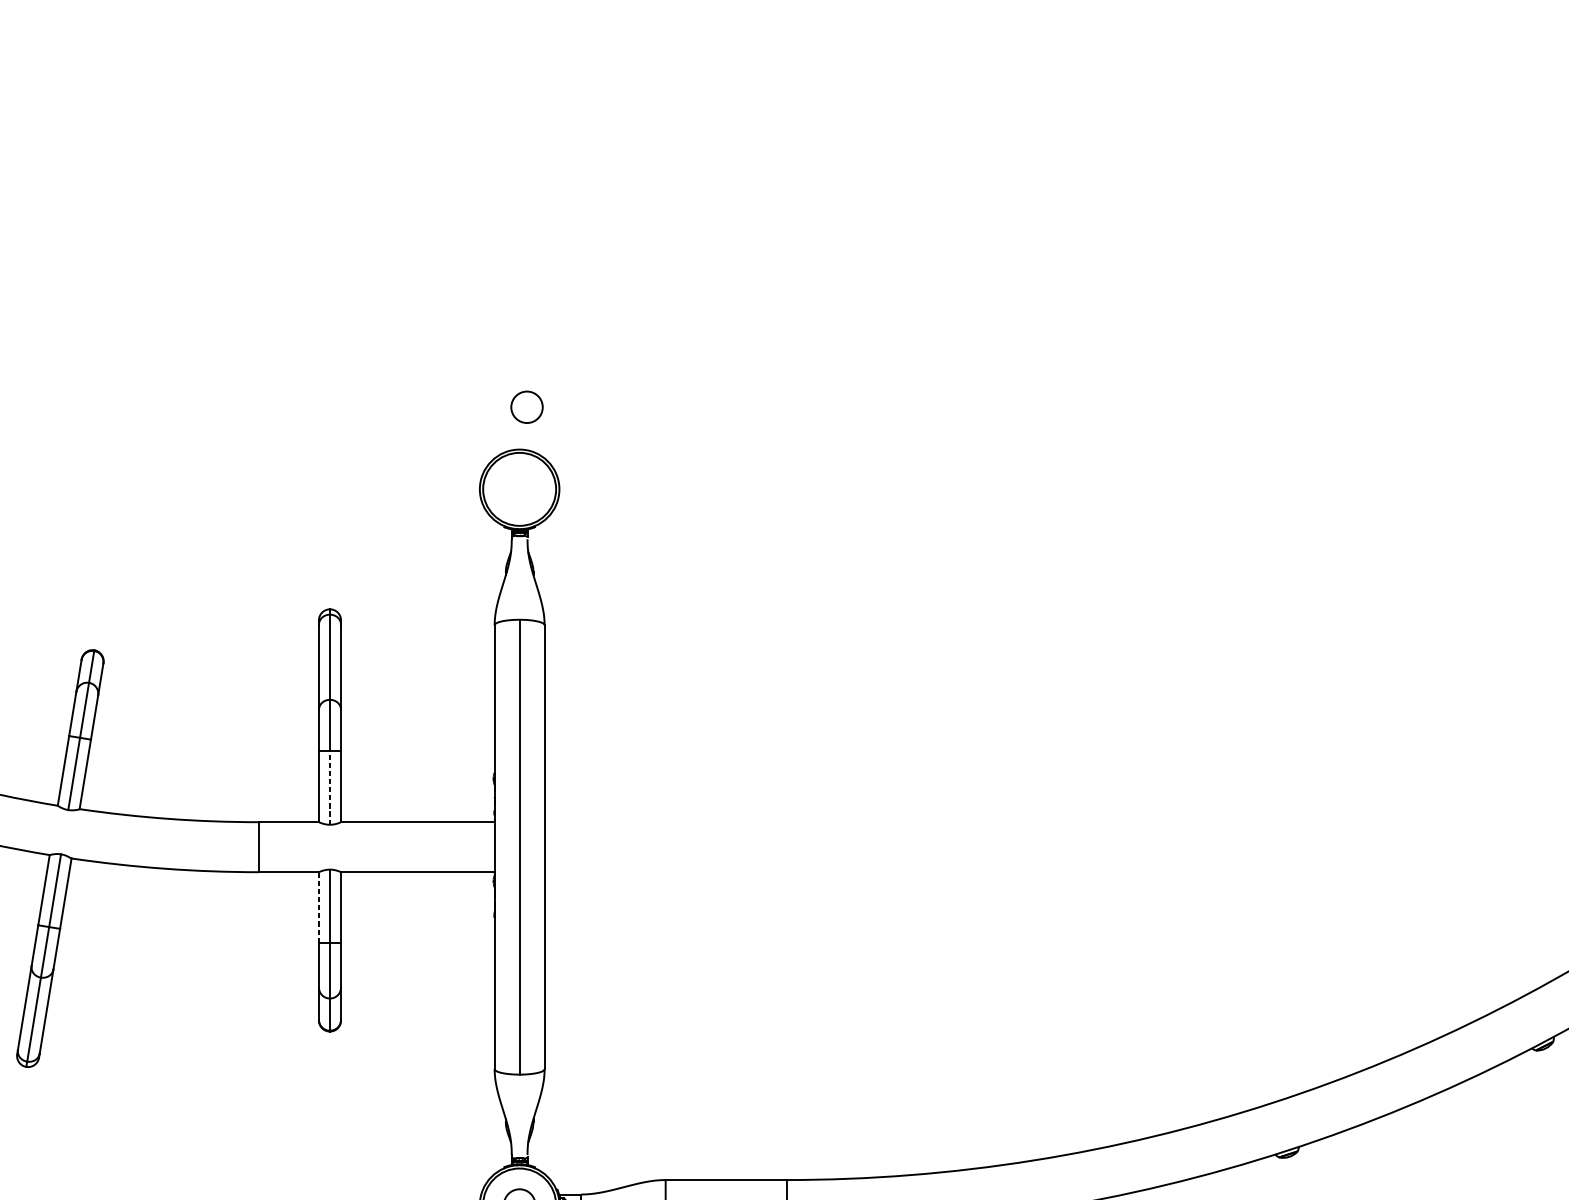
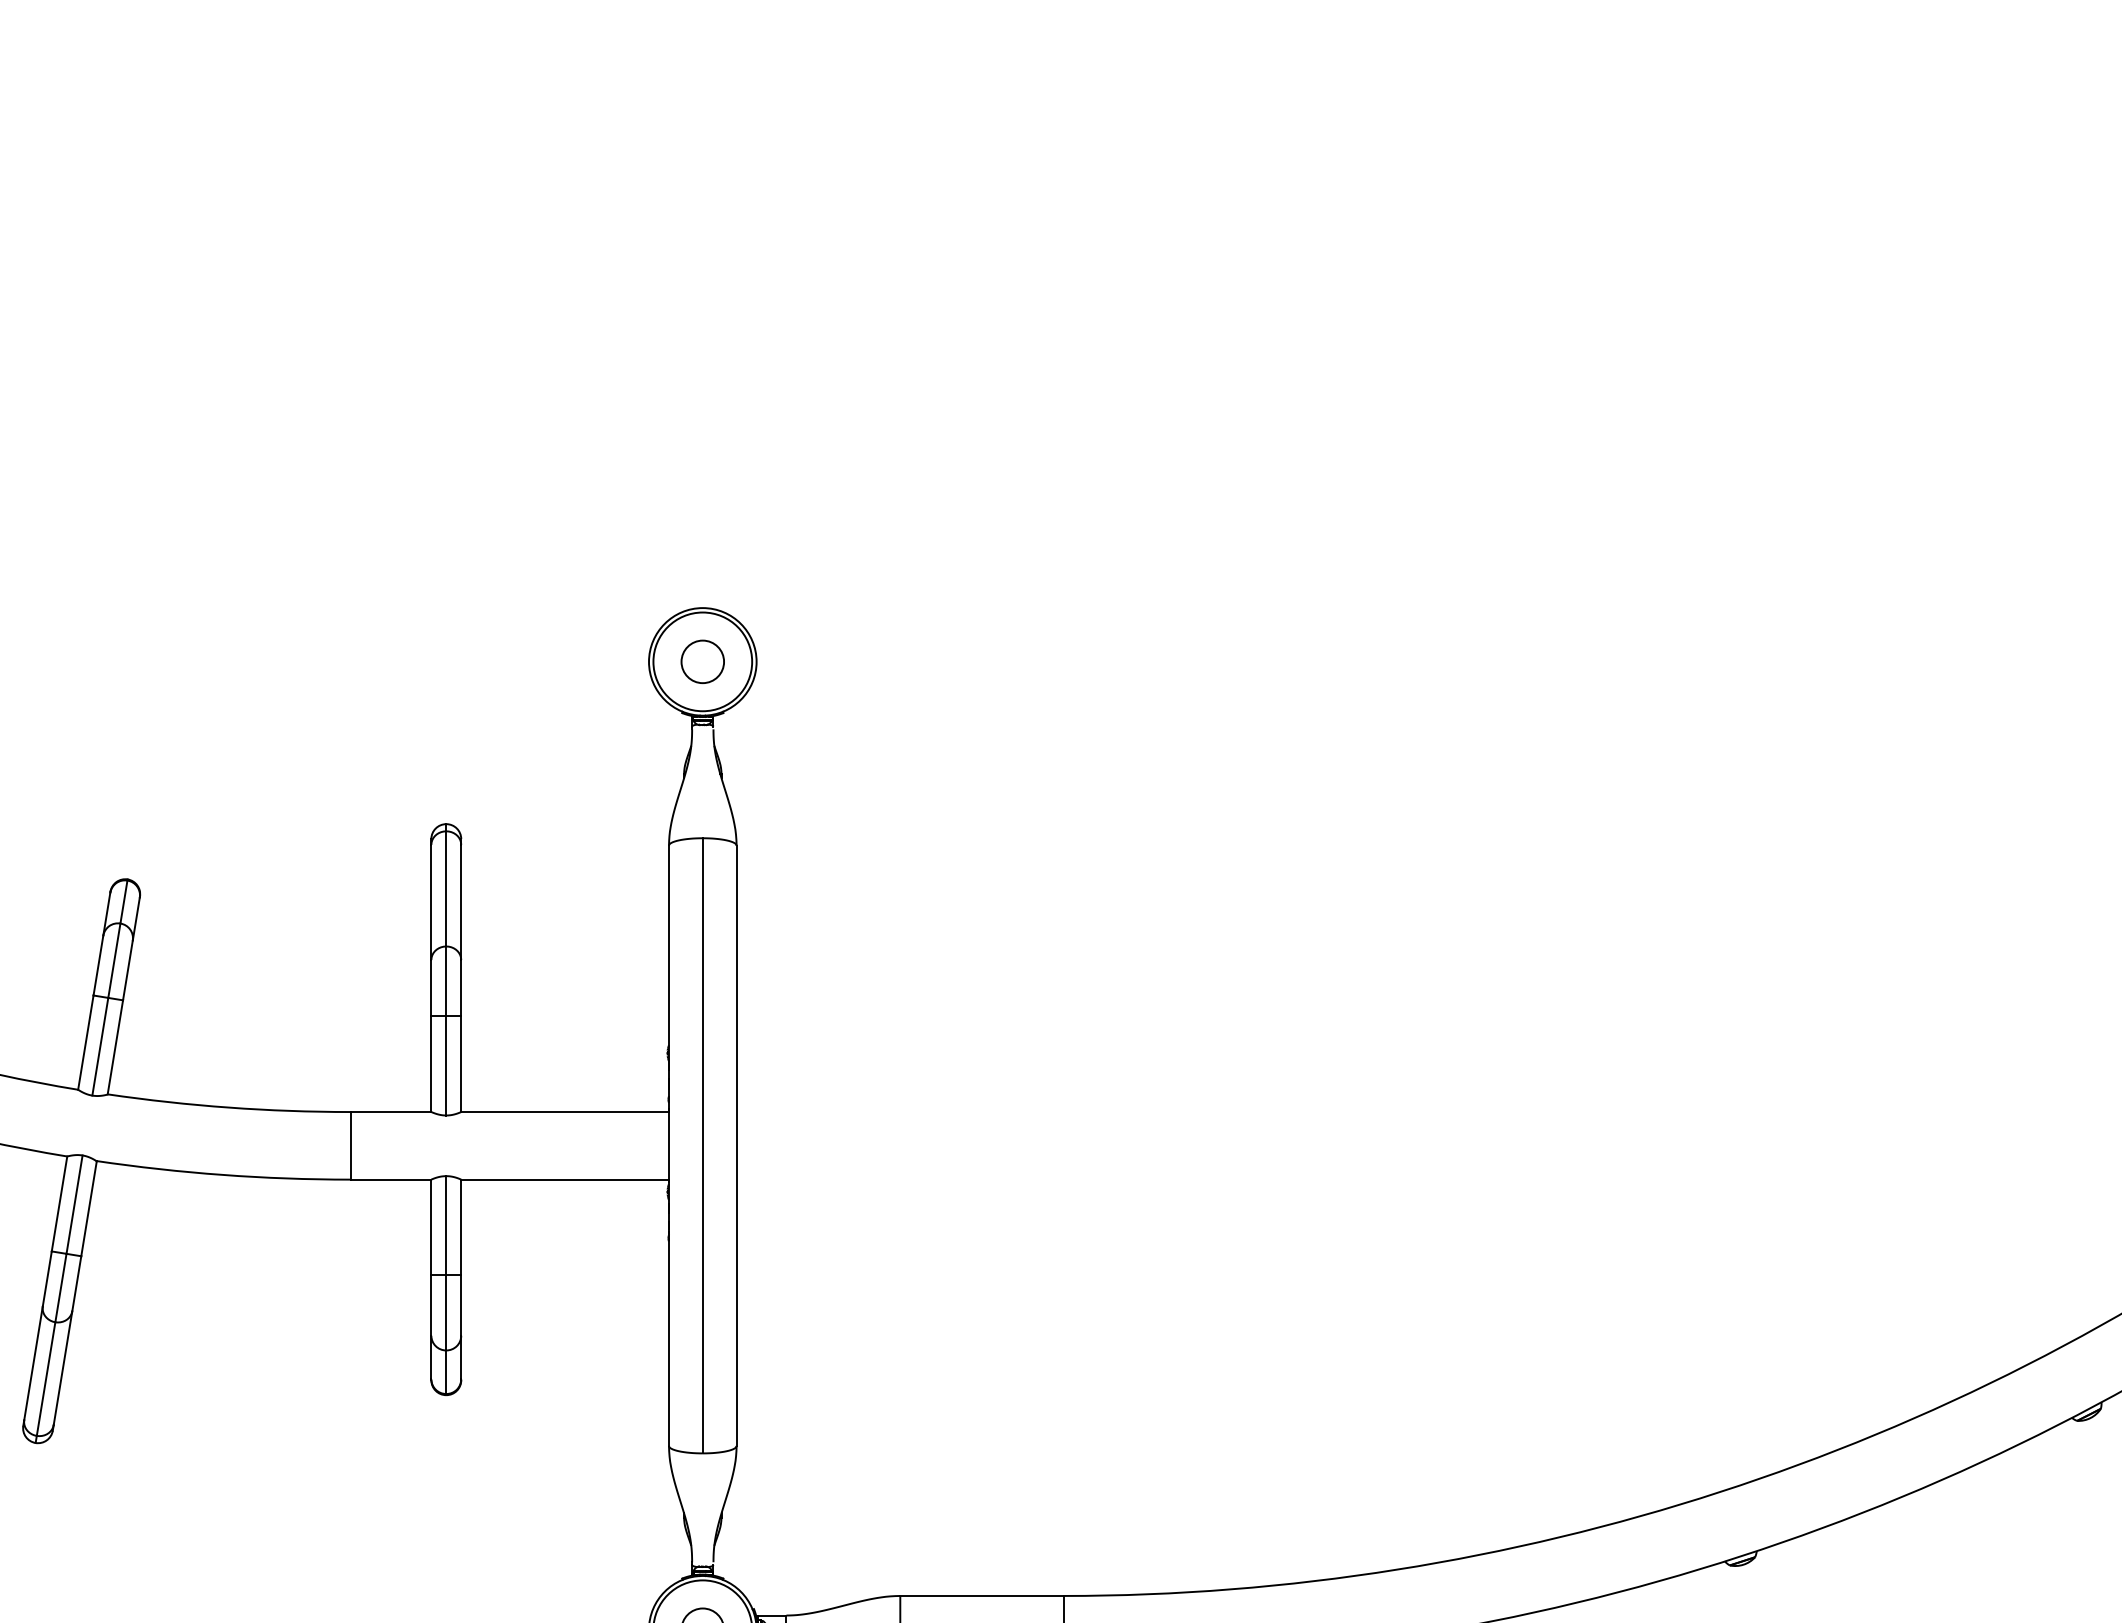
circle: (526, 407) -> (702, 661), moved
line: (330, 787) -> (446, 1065), dashed -> solid
line: (319, 907) -> (431, 1227), dashed -> solid

